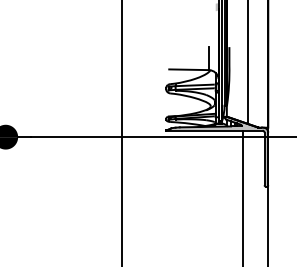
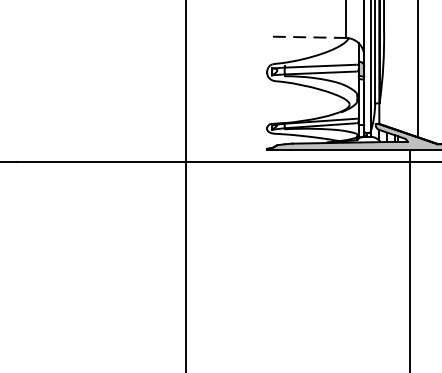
line: (189, 69) -> (310, 36), solid -> dashed

